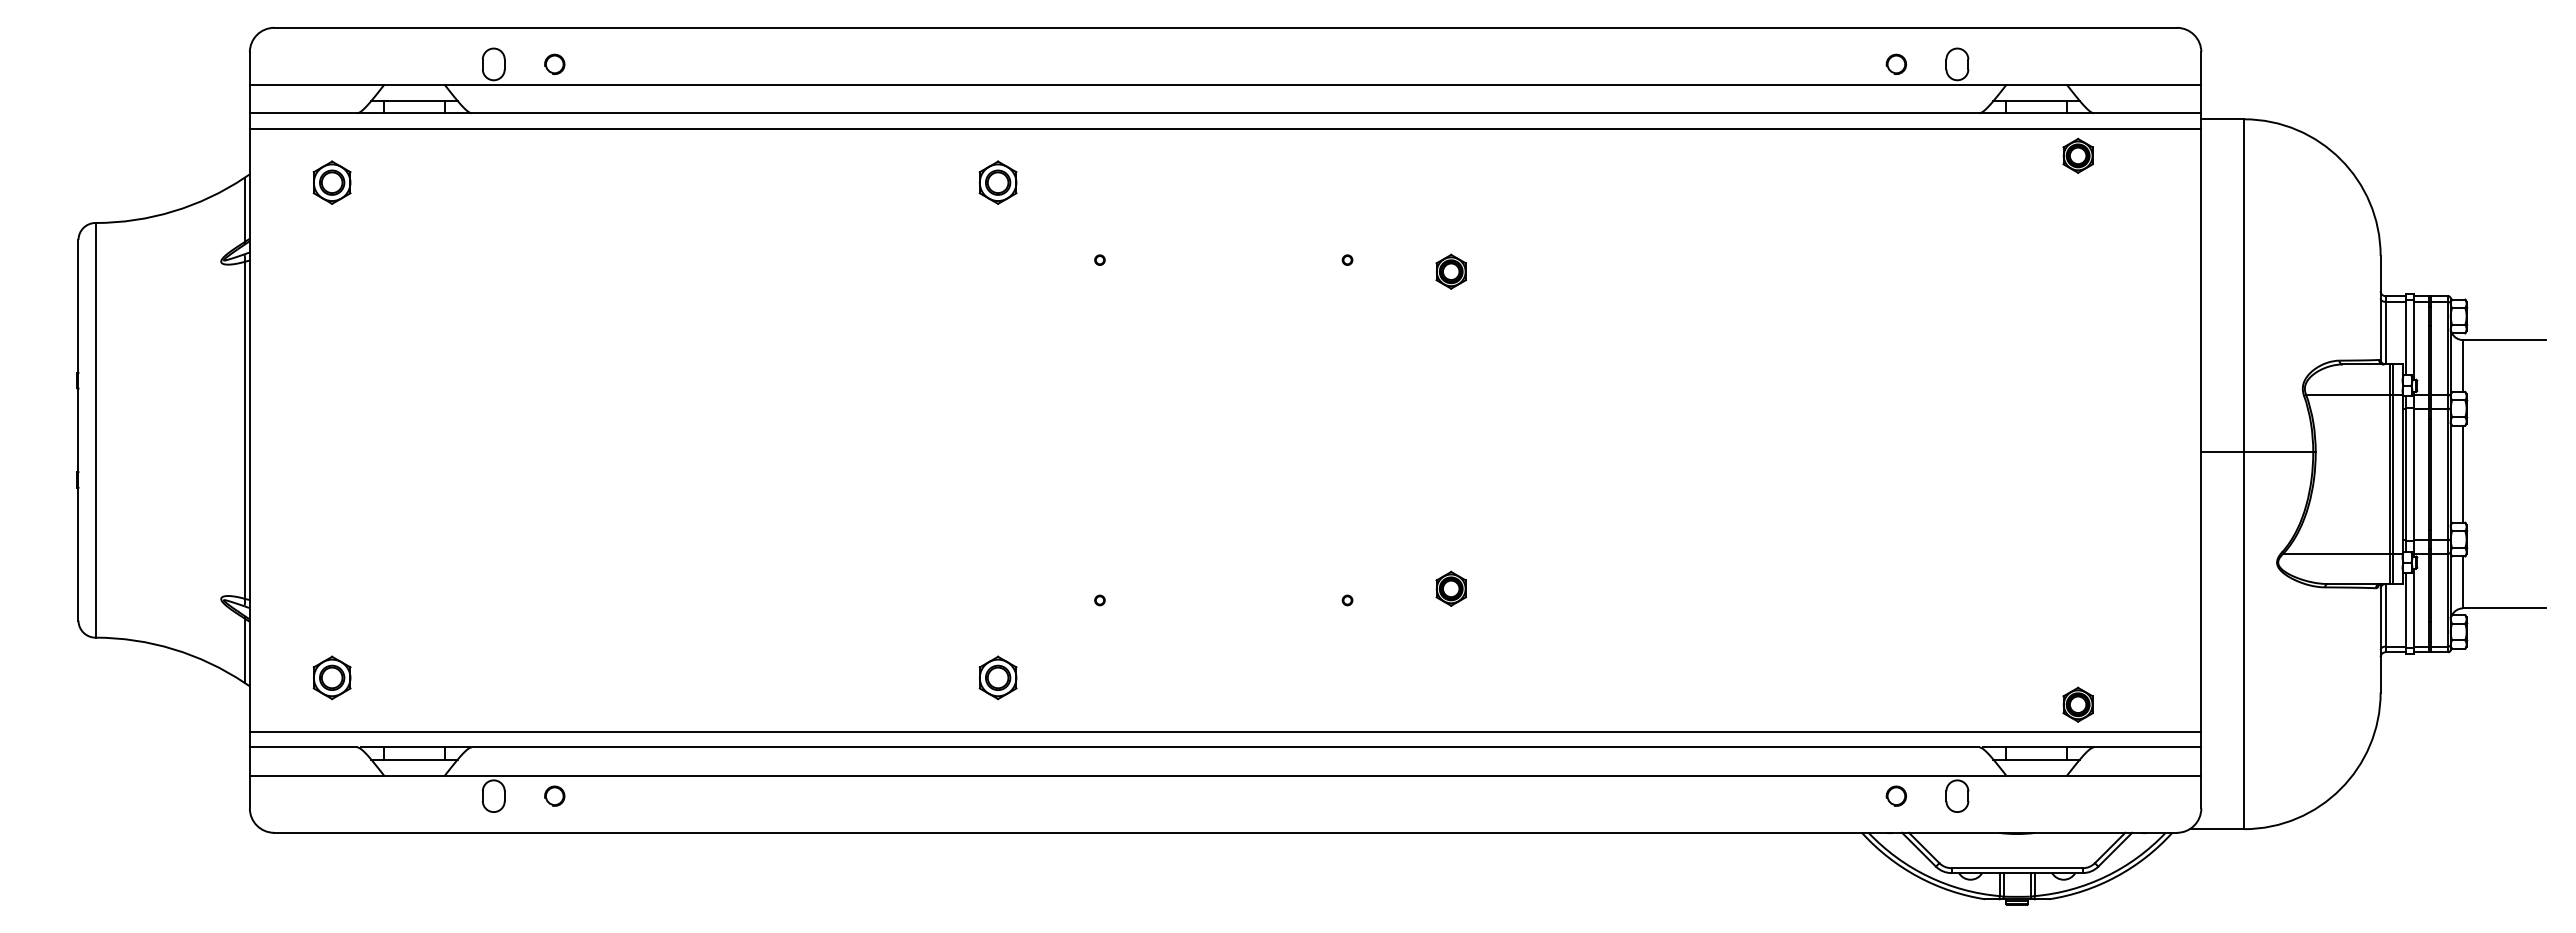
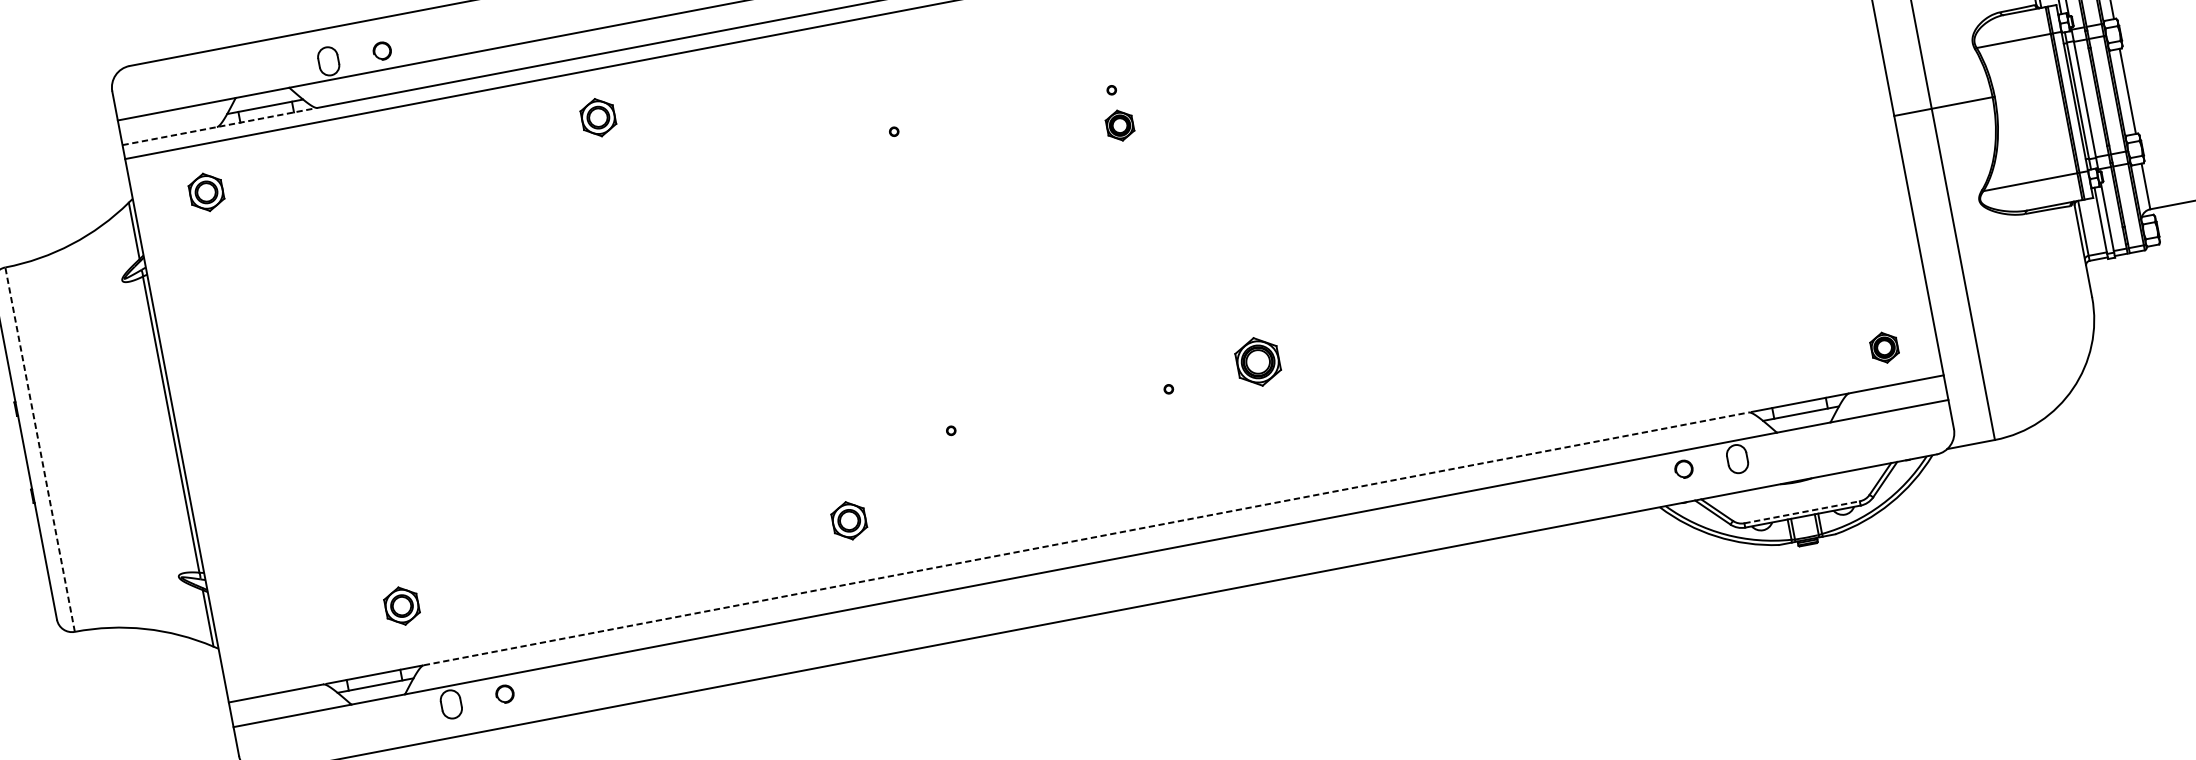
line: (359, 113) -> (218, 127), solid -> dashed
part: (997, 182) -> (597, 117), moved
part: (1450, 271) -> (1119, 125), moved
line: (95, 429) -> (39, 448), solid -> dashed
part: (1450, 588) -> (1257, 361), size x1.6
part: (331, 677) -> (401, 605), moved
part: (997, 677) -> (848, 520), moved
part: (2077, 704) -> (1883, 347), moved
line: (1225, 731) -> (1083, 524), removed
line: (1225, 747) -> (1086, 538), solid -> dashed
line: (2017, 868) -> (1802, 512), solid -> dashed

